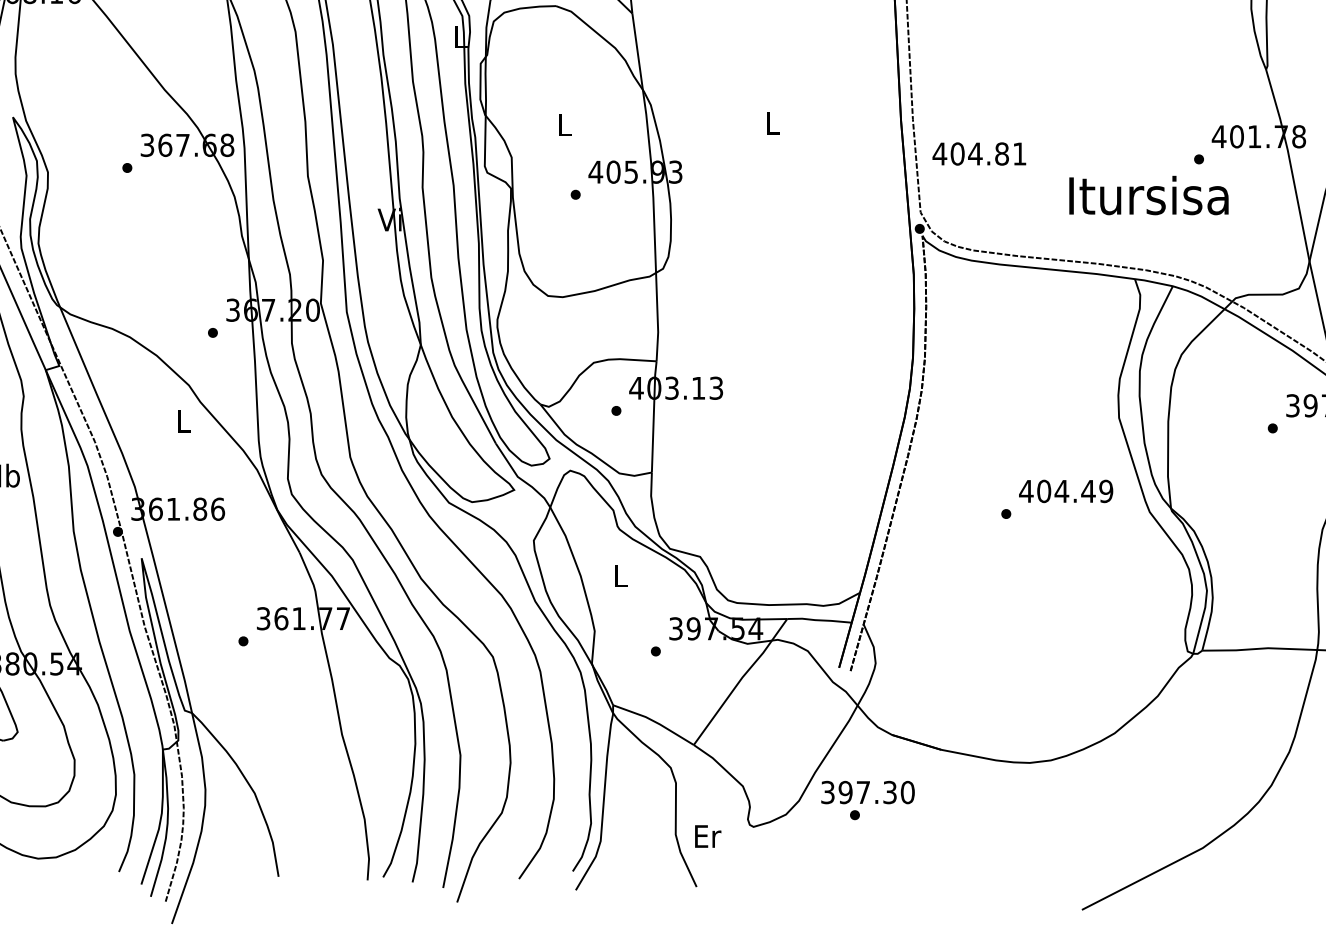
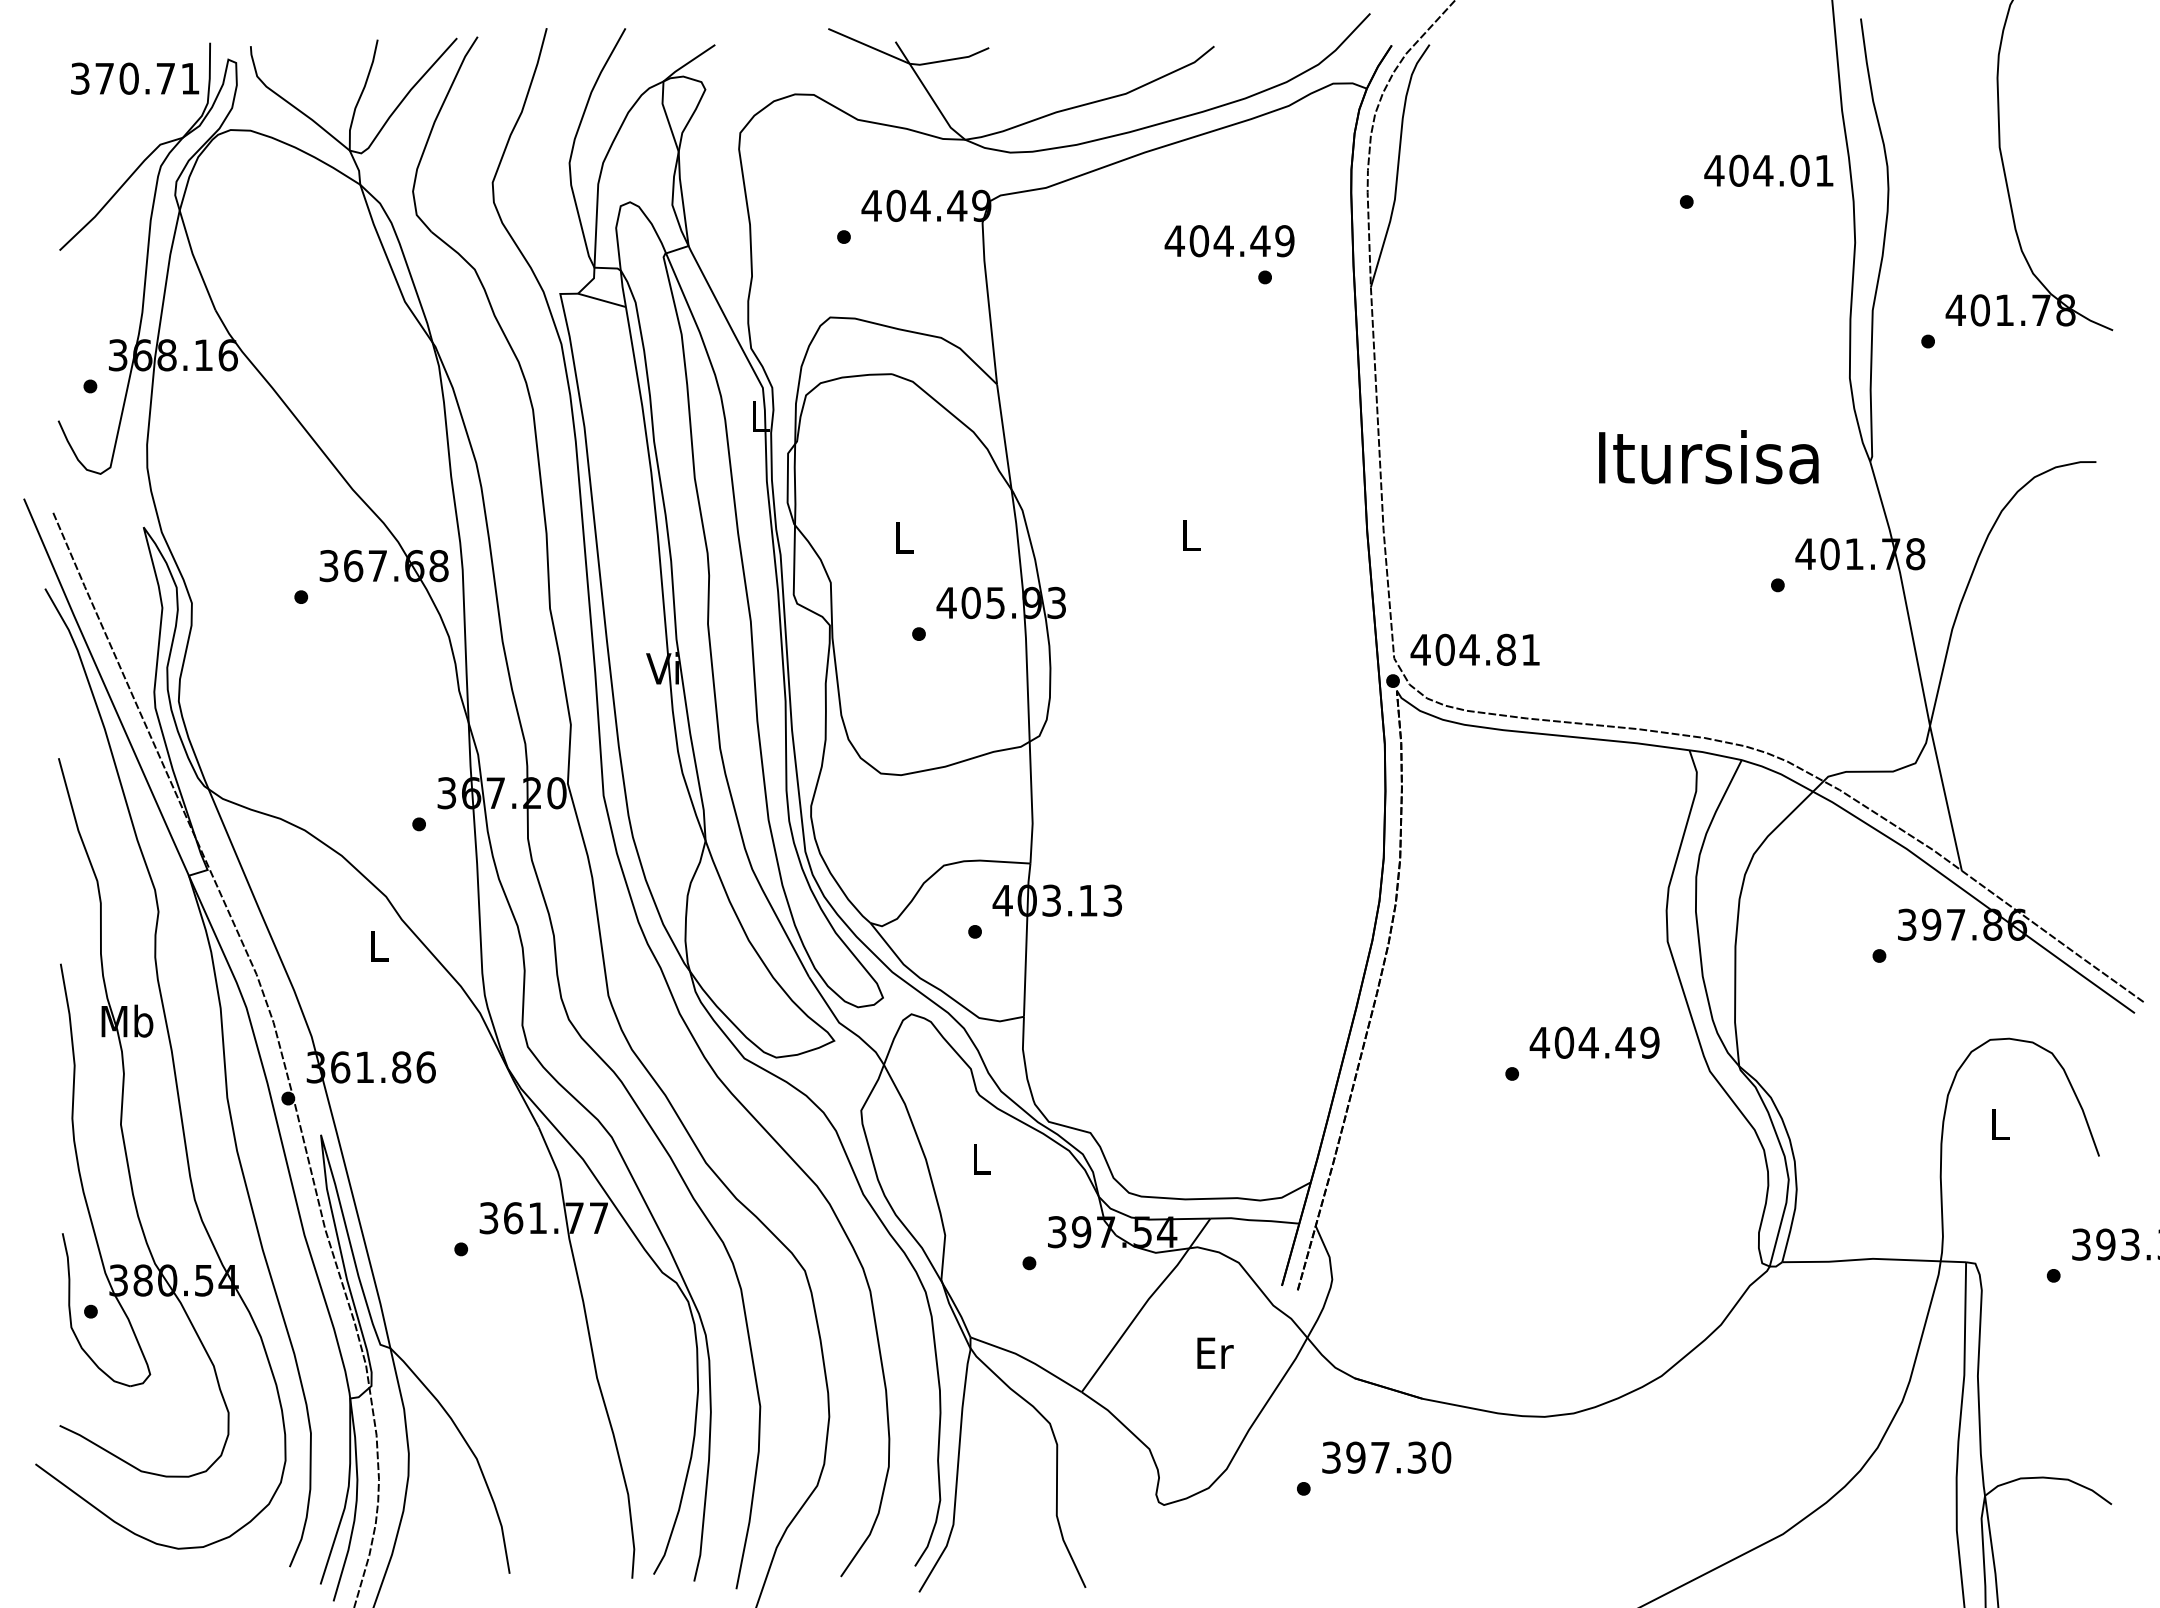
text: (978, 153) -> (1474, 649), moved
text: (1148, 195) -> (1708, 457), moved
text: (867, 792) -> (1386, 1457), moved
text: (708, 835) -> (1215, 1352), moved

